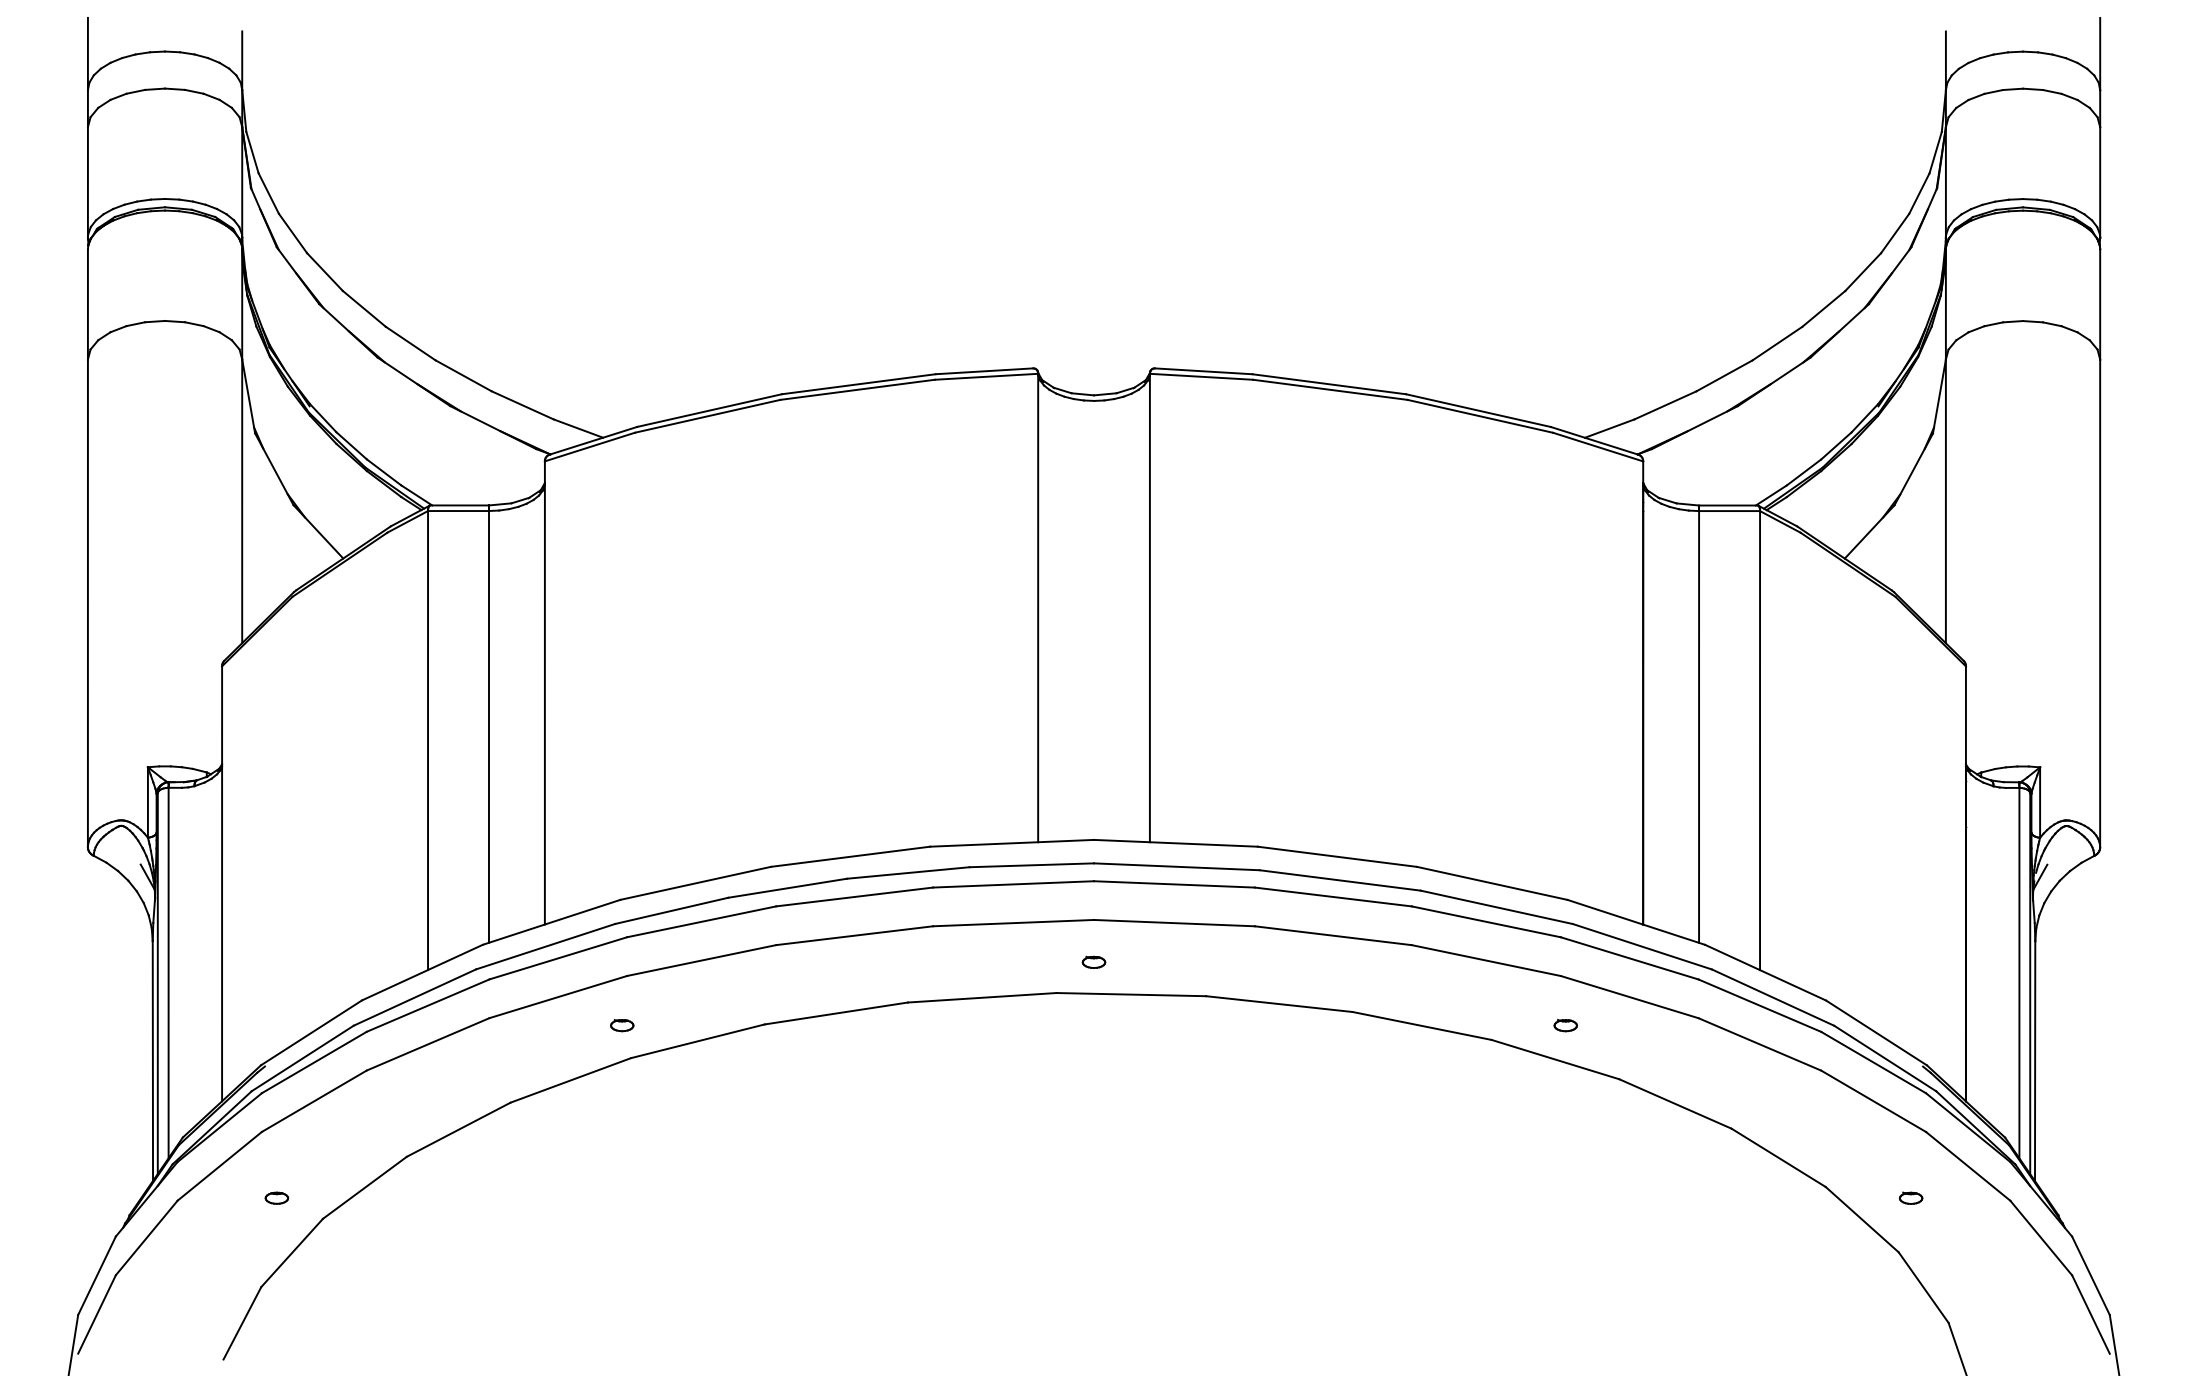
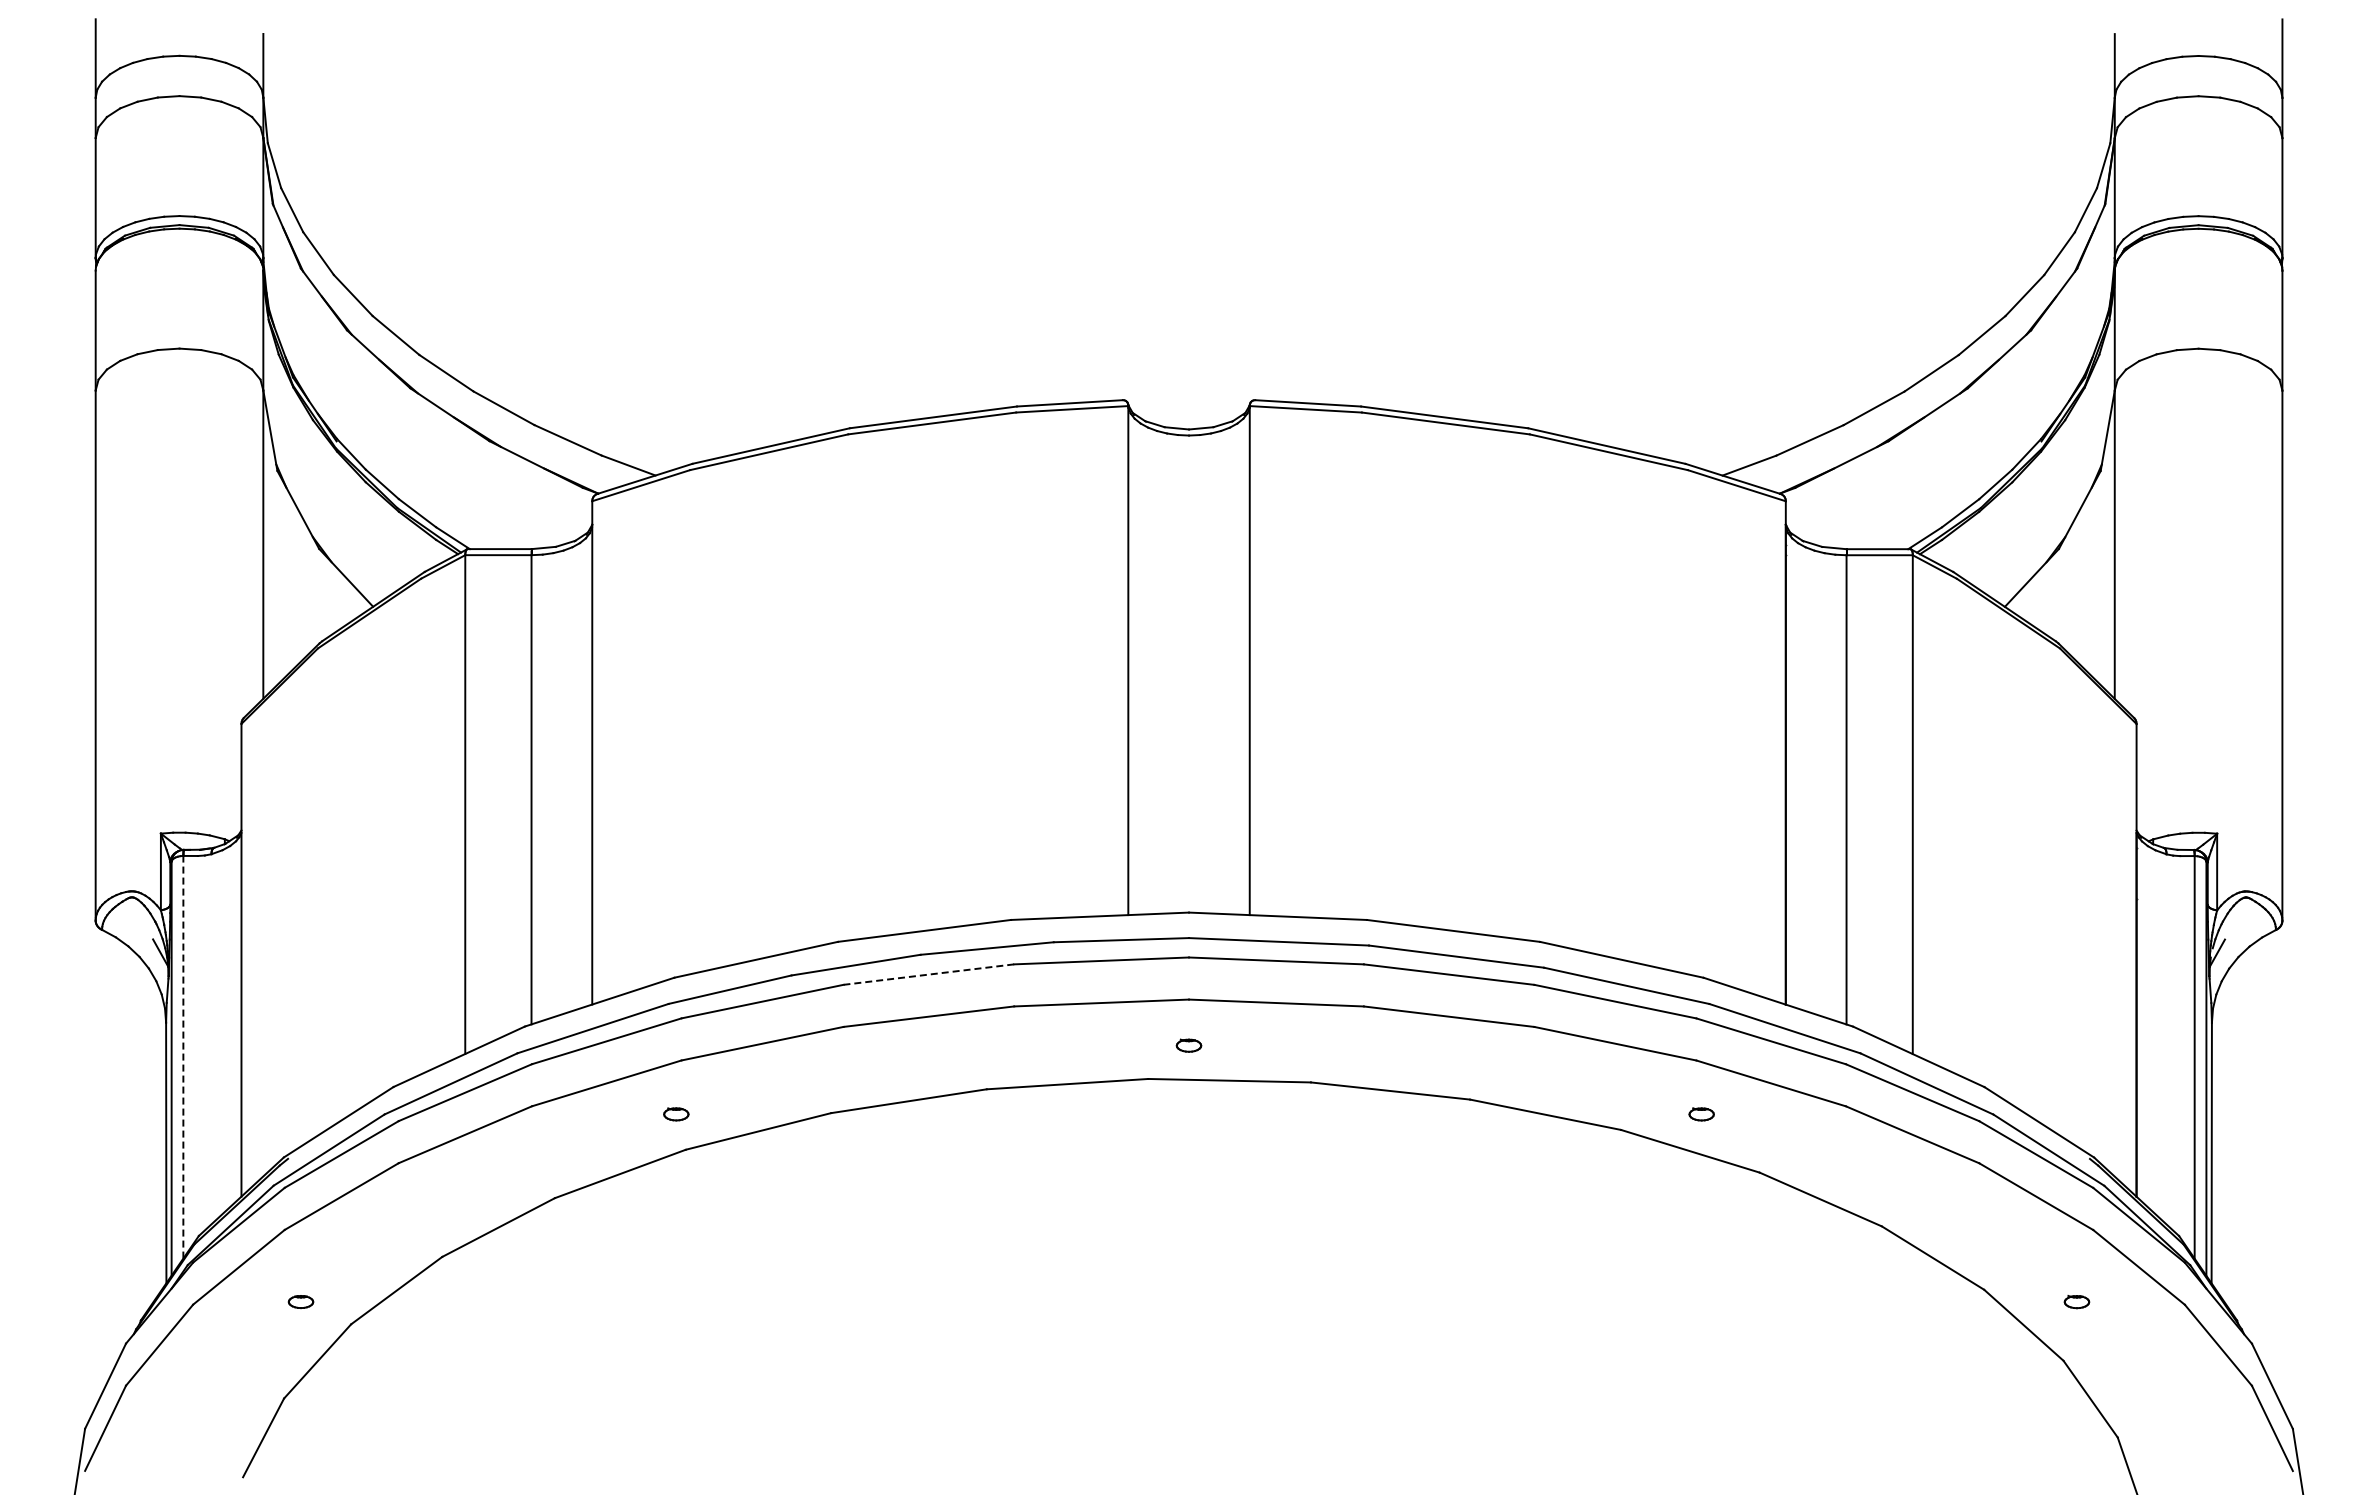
line: (854, 896) -> (928, 974), solid -> dashed
line: (168, 972) -> (183, 1056), solid -> dashed

